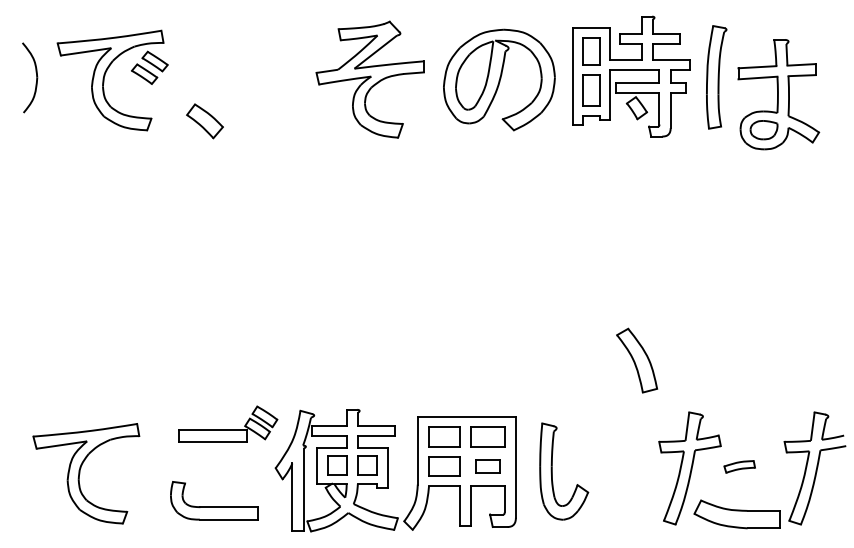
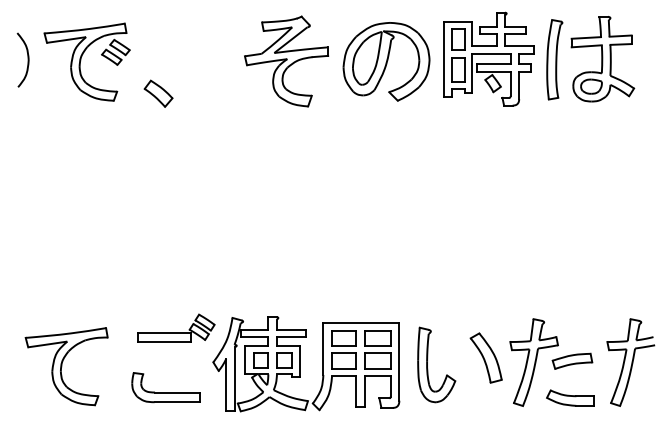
part: (778, 94) -> (602, 59), moved
part: (637, 360) -> (486, 357), moved
part: (487, 466) -> (377, 361), size x1.43
part: (739, 466) -> (572, 361), size x1.67
part: (736, 514) -> (570, 398), size x0.71

